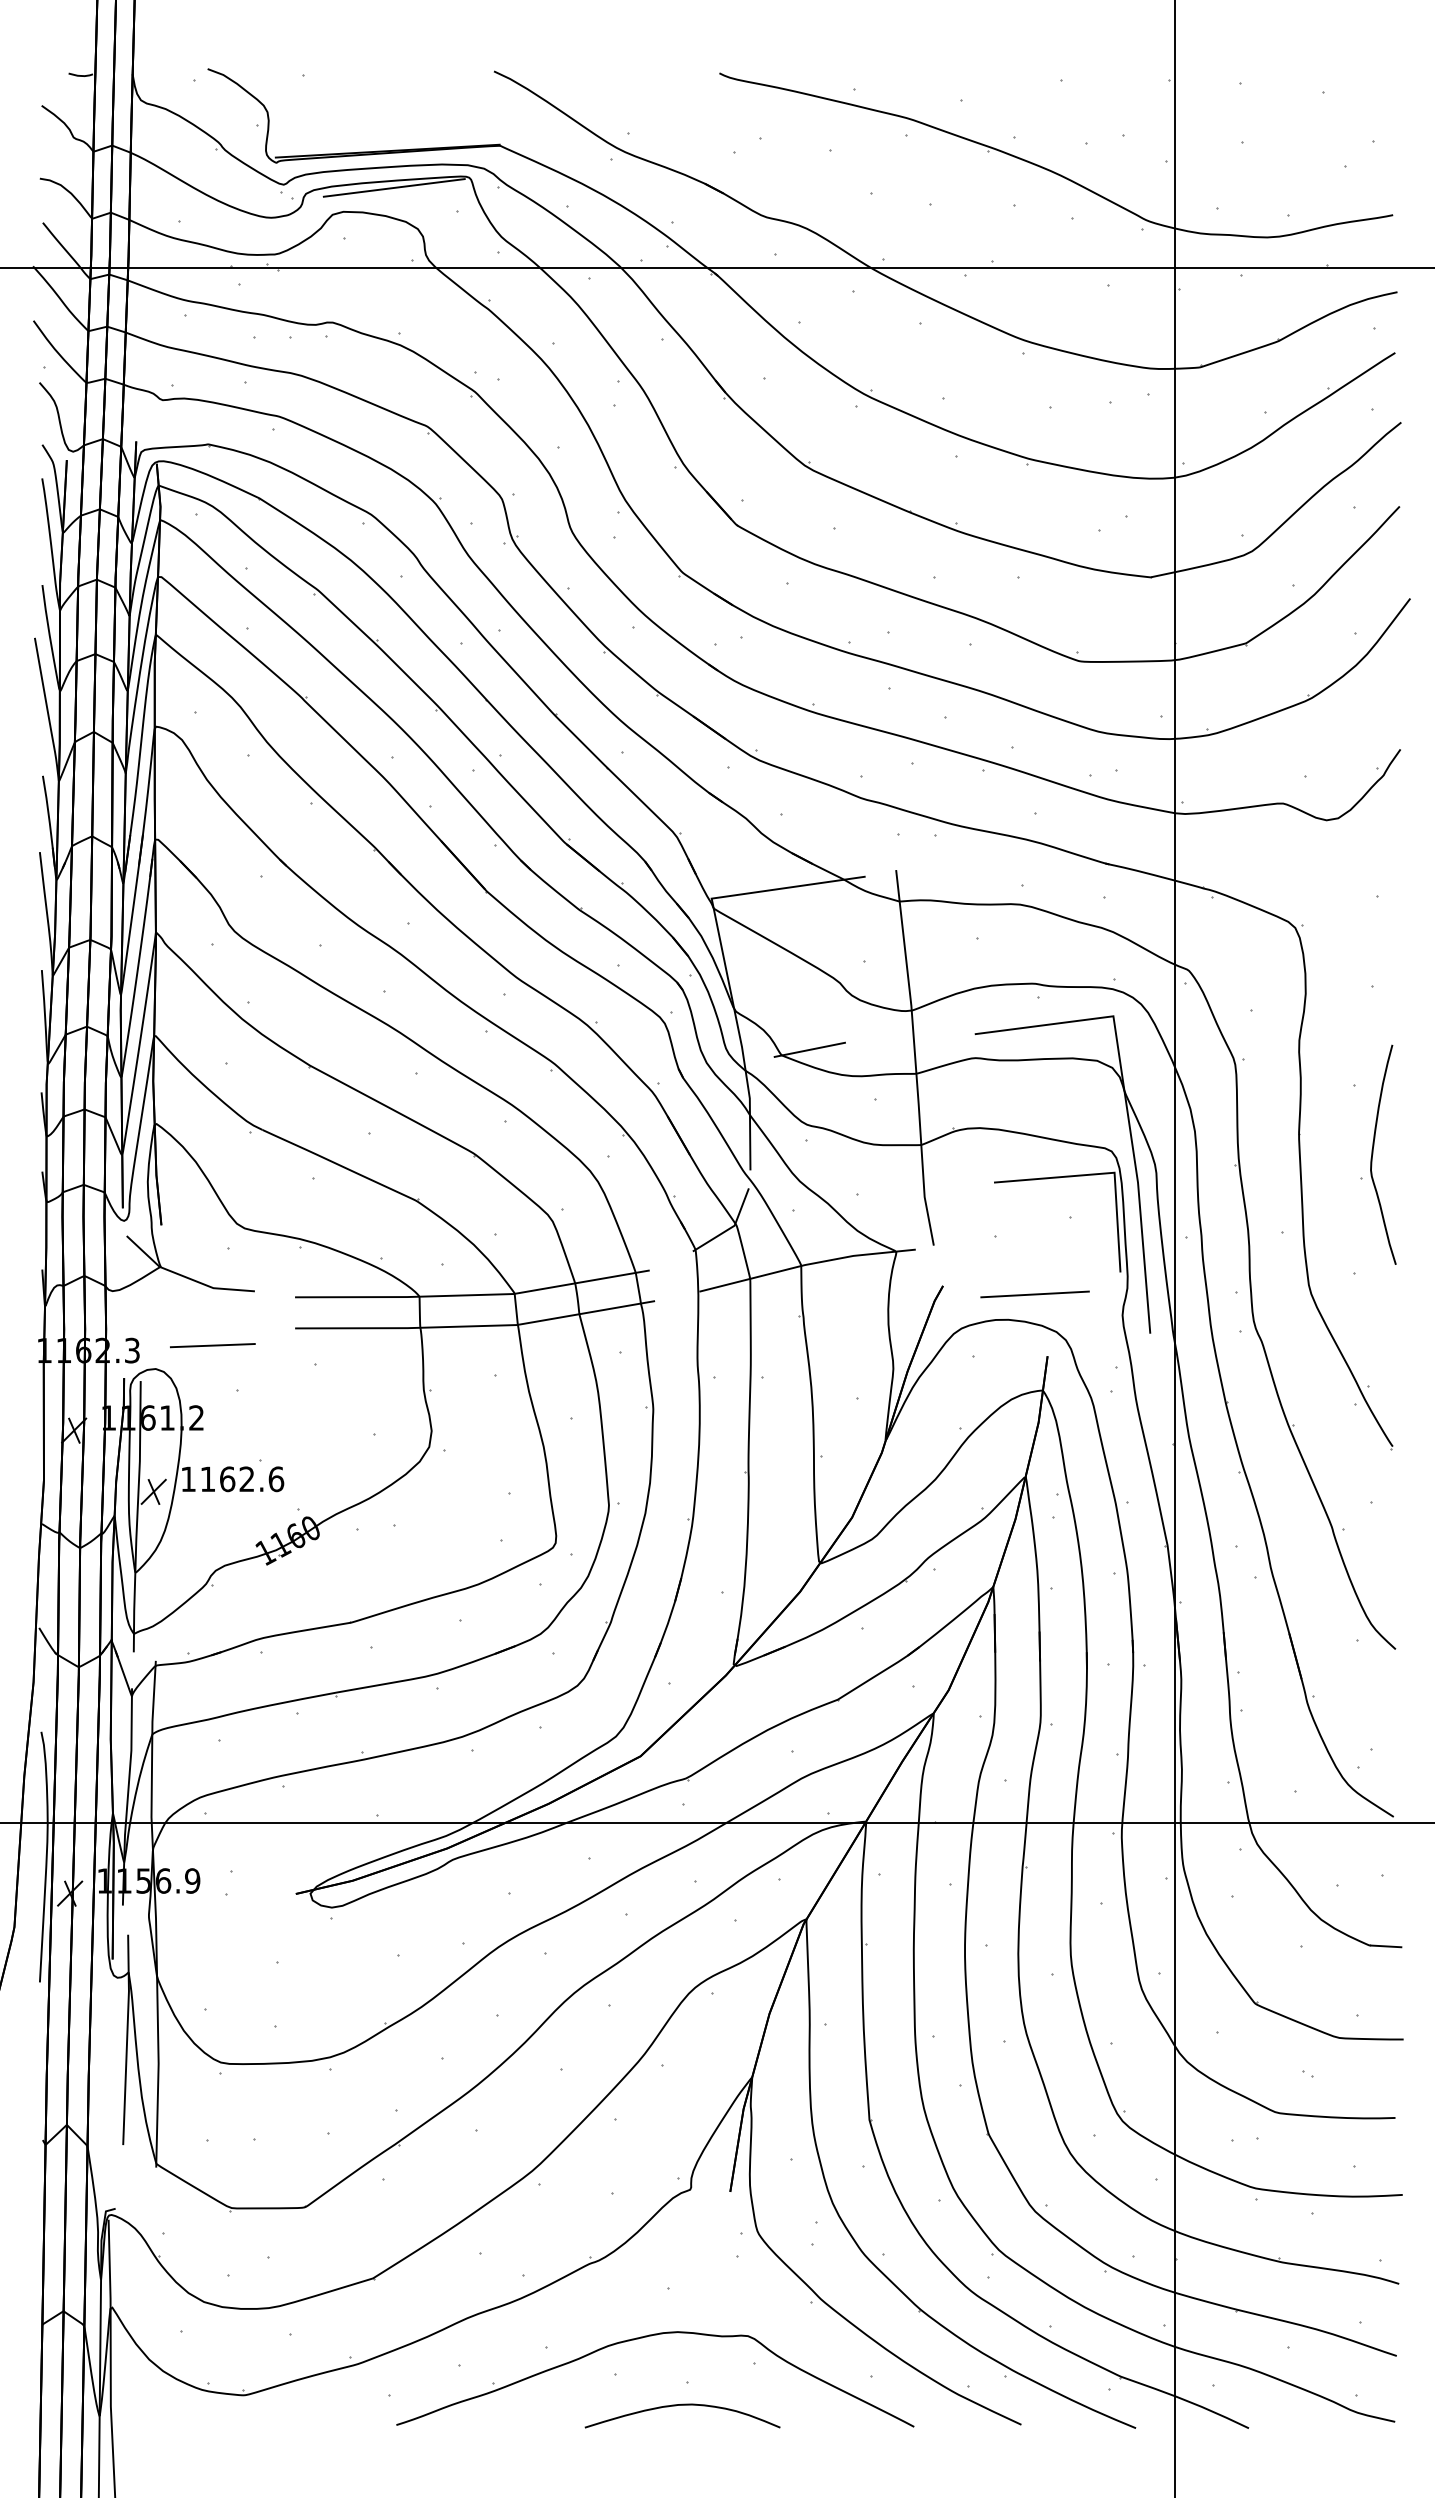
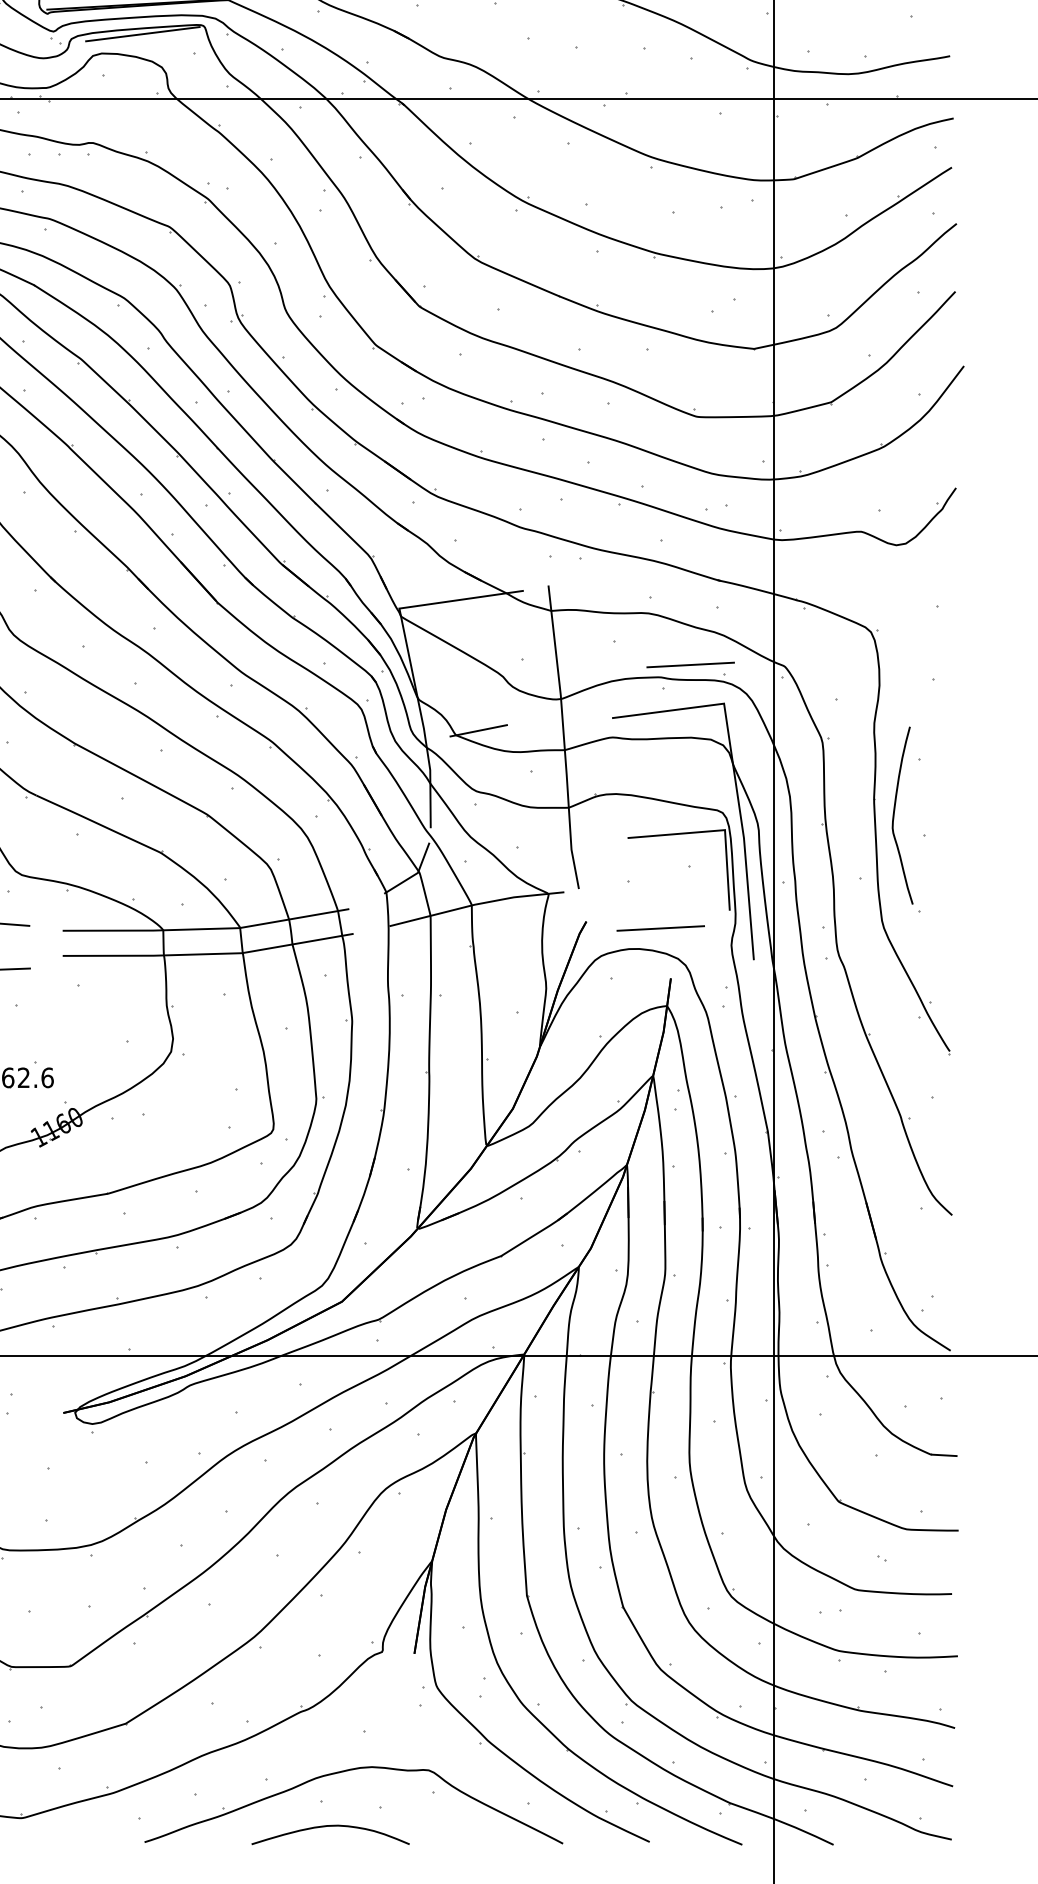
line: (1071, 968) -> (690, 665), added
curve: (1373, 1154) -> (894, 815), moved
curve: (682, 2405) -> (330, 1826), moved

